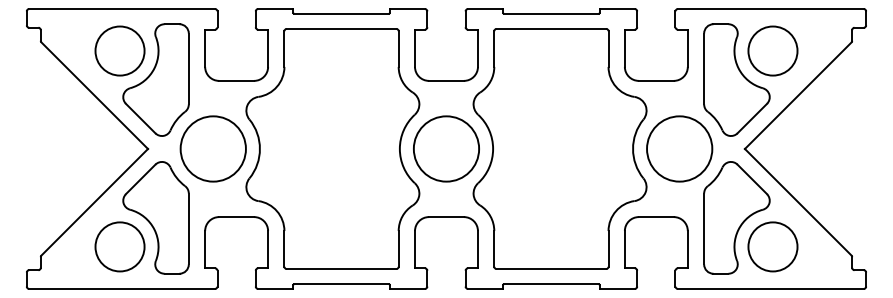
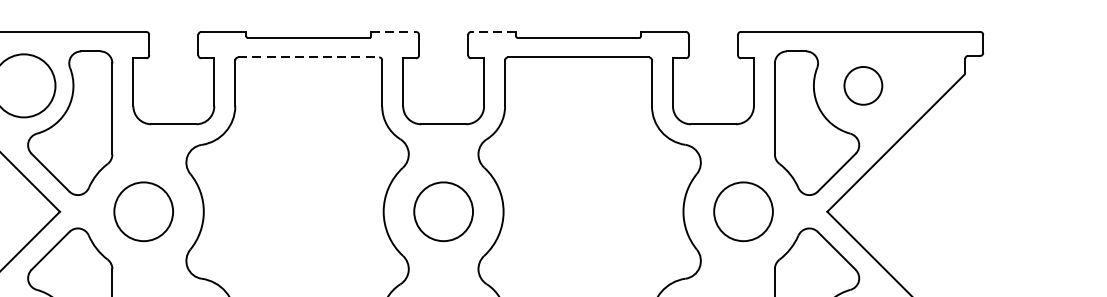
line: (408, 9) -> (394, 32), solid -> dashed
line: (484, 9) -> (492, 32), solid -> dashed
line: (341, 28) -> (308, 56), solid -> dashed
circle: (772, 50) -> (862, 85), size x0.6
circle: (212, 148) -> (142, 211), size x0.7
circle: (446, 148) -> (443, 211), size x0.7
circle: (679, 148) -> (743, 211), size x0.7

